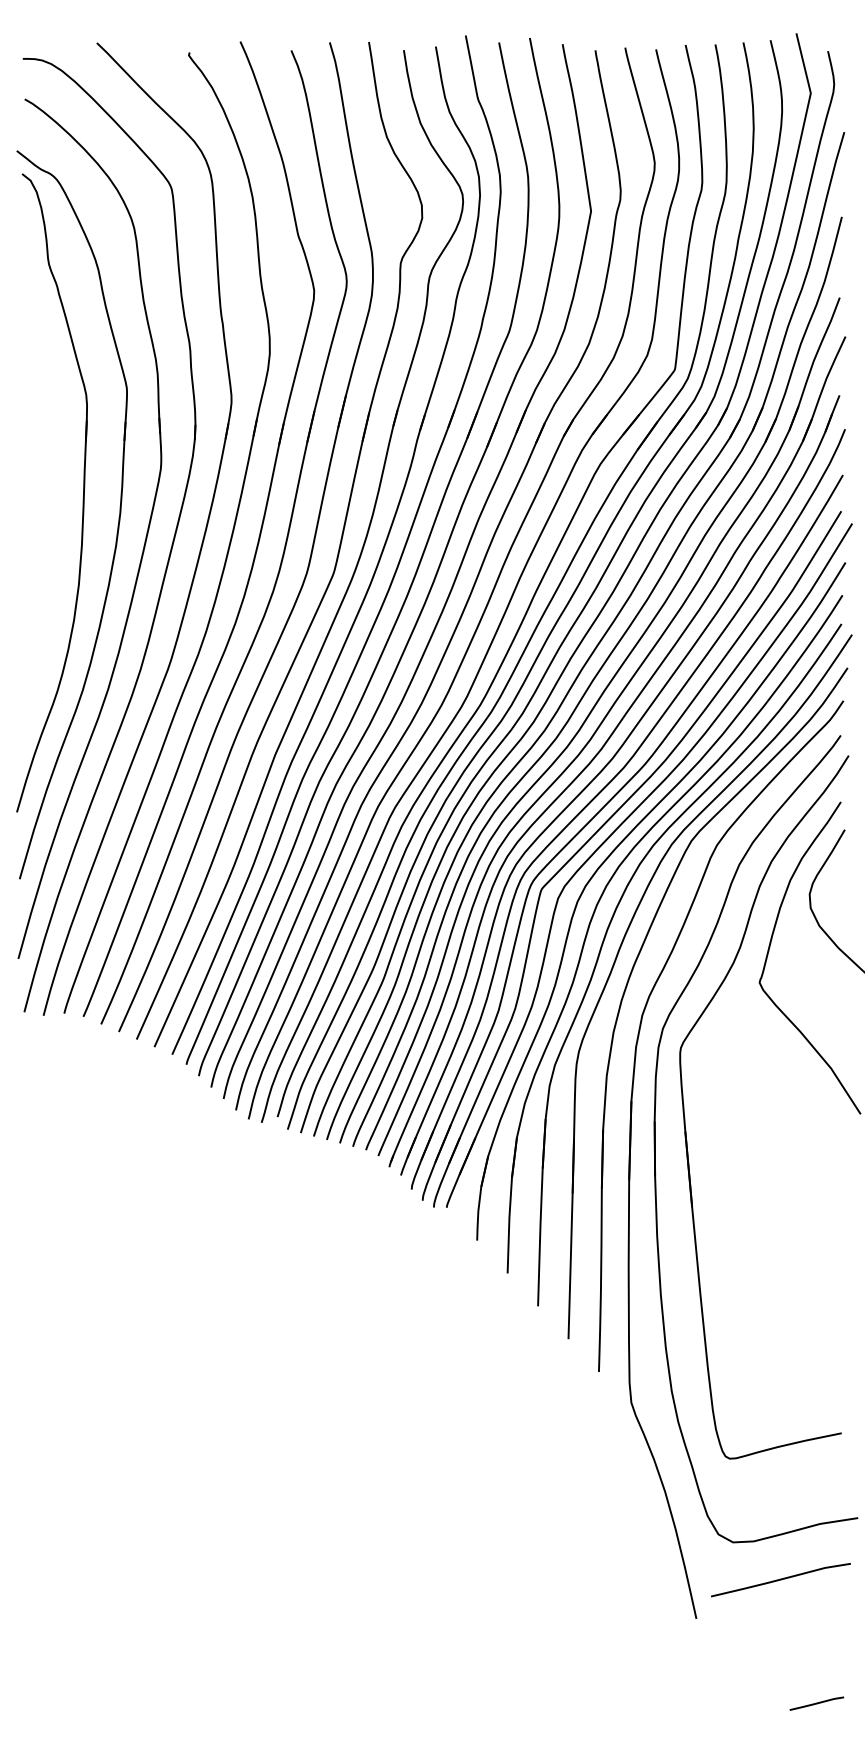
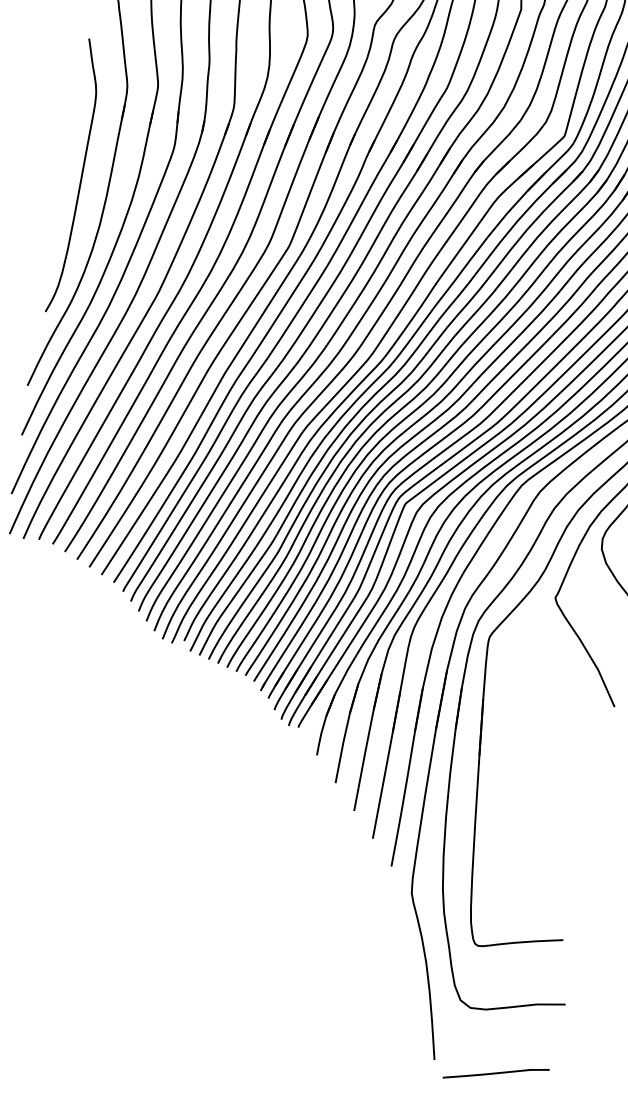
curve: (43, 527) -> (80, 178), added
curve: (780, 1580) -> (495, 1074), moved

